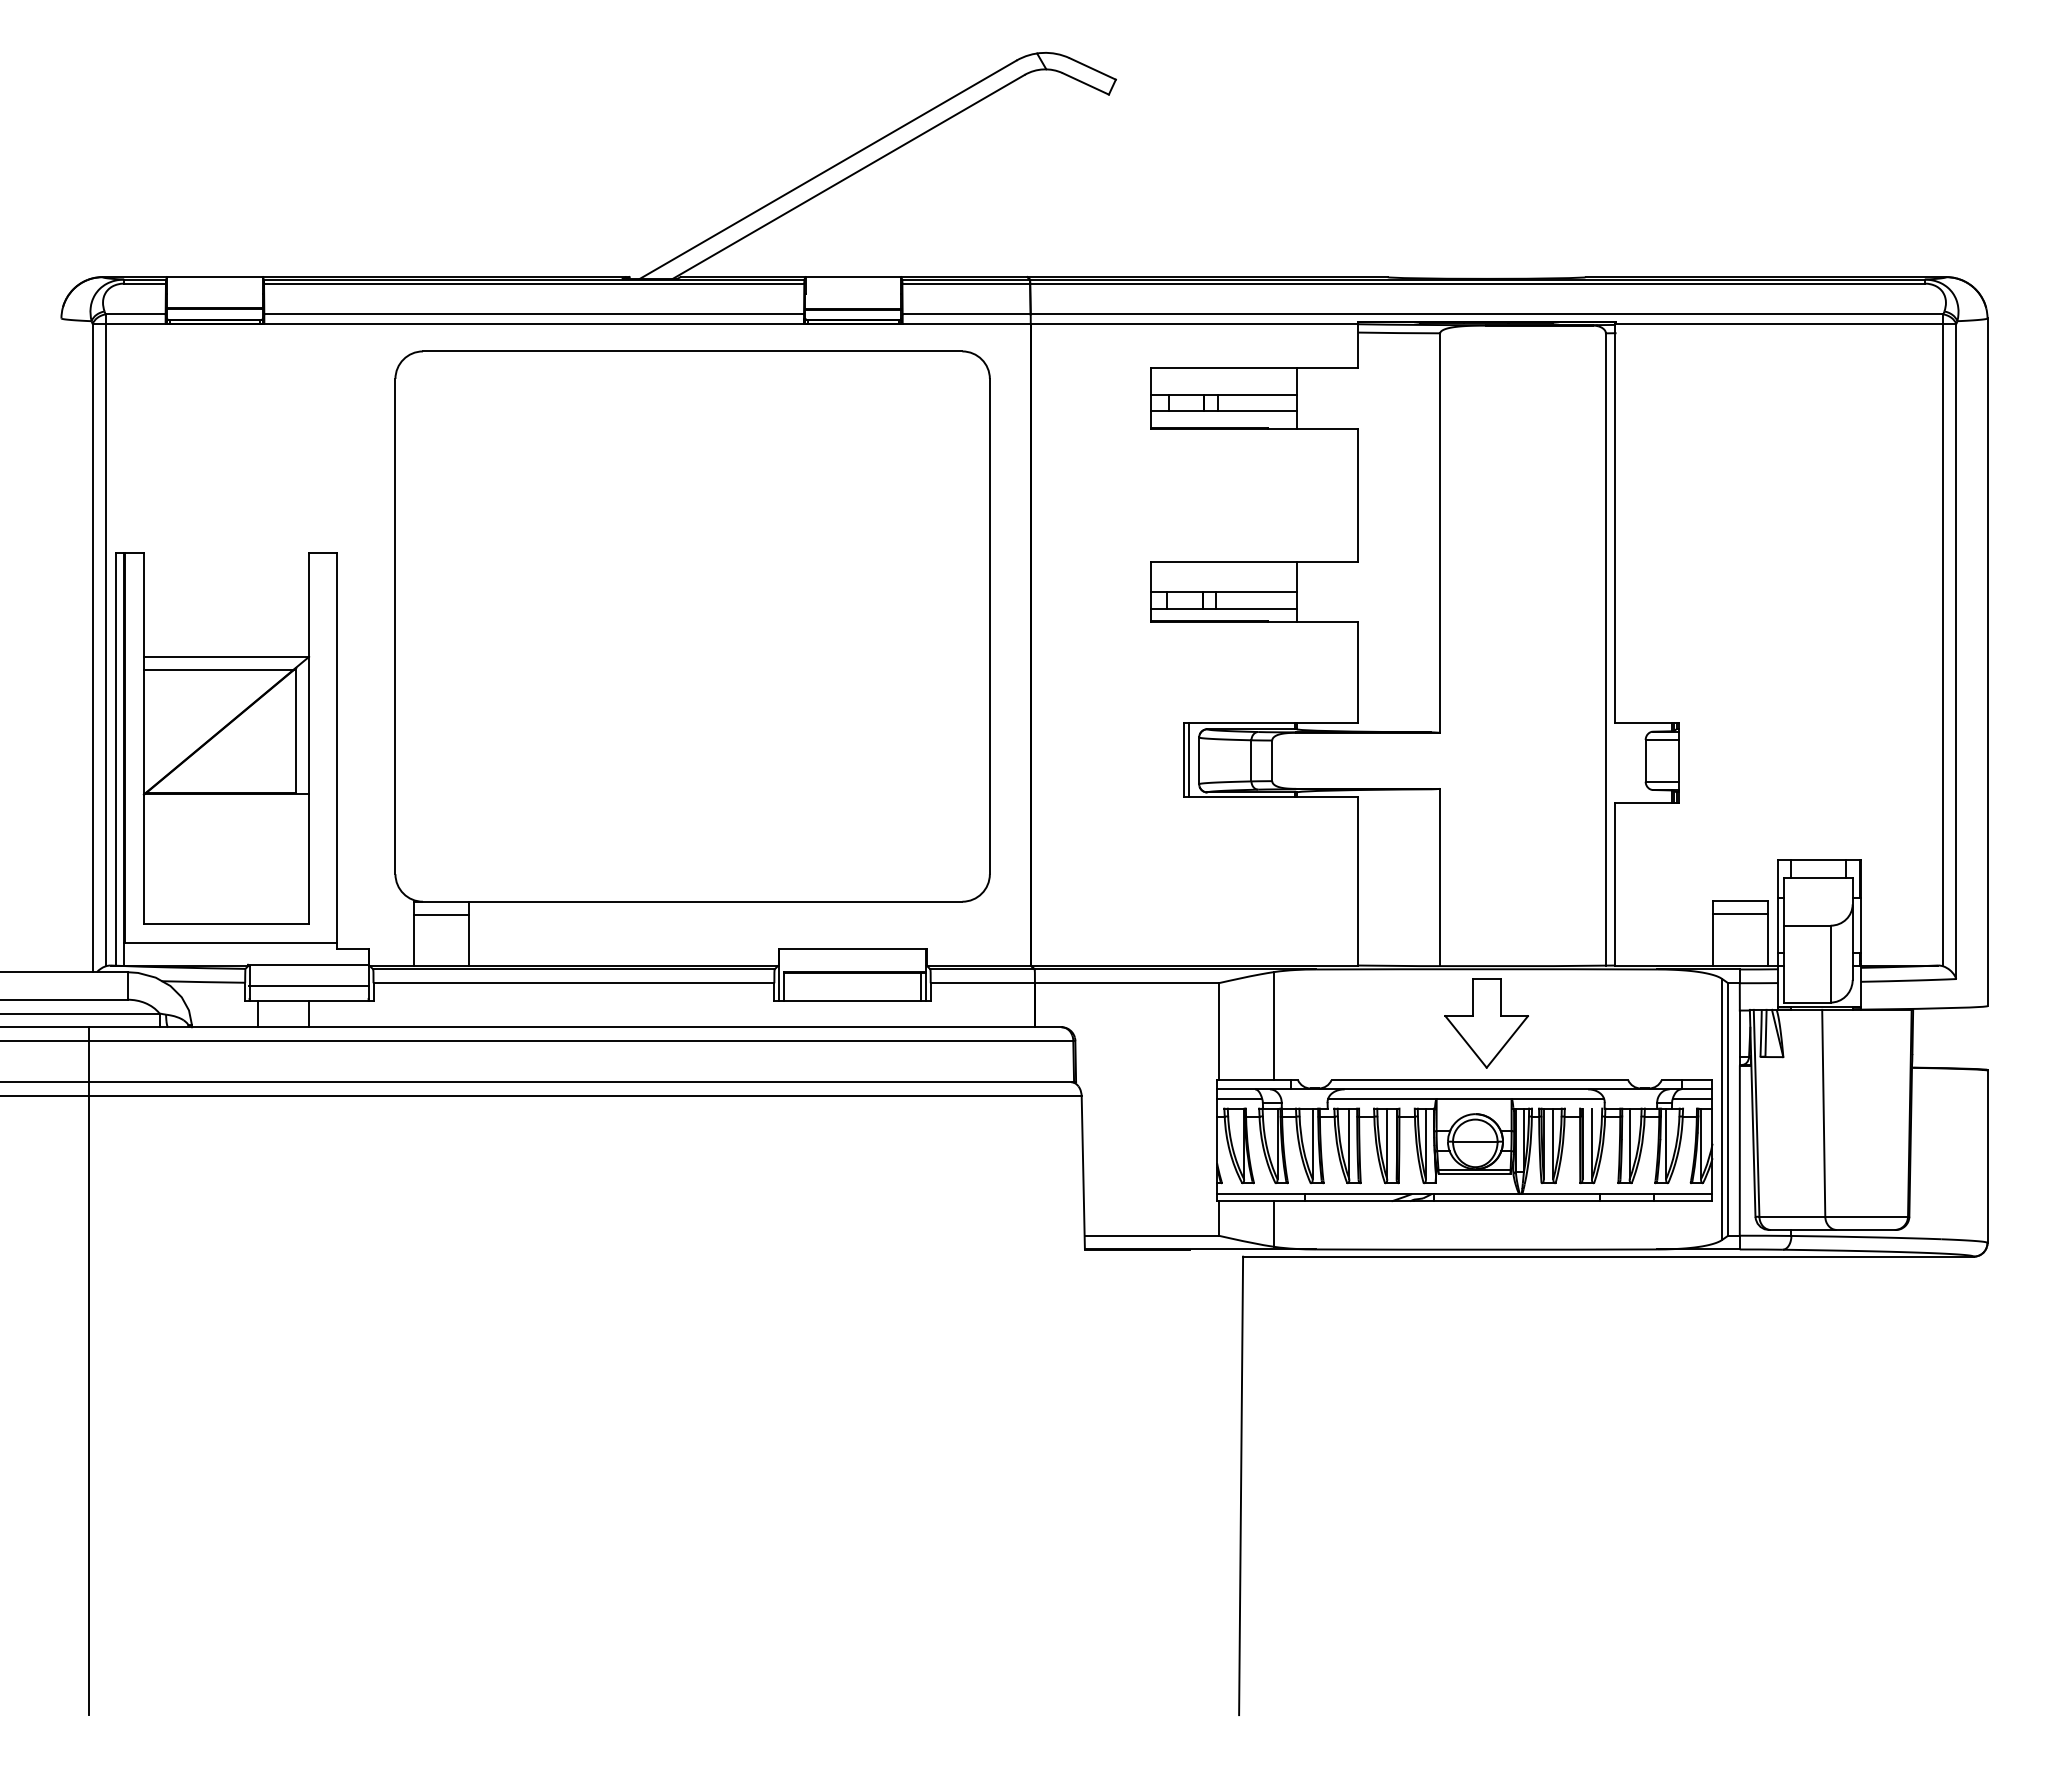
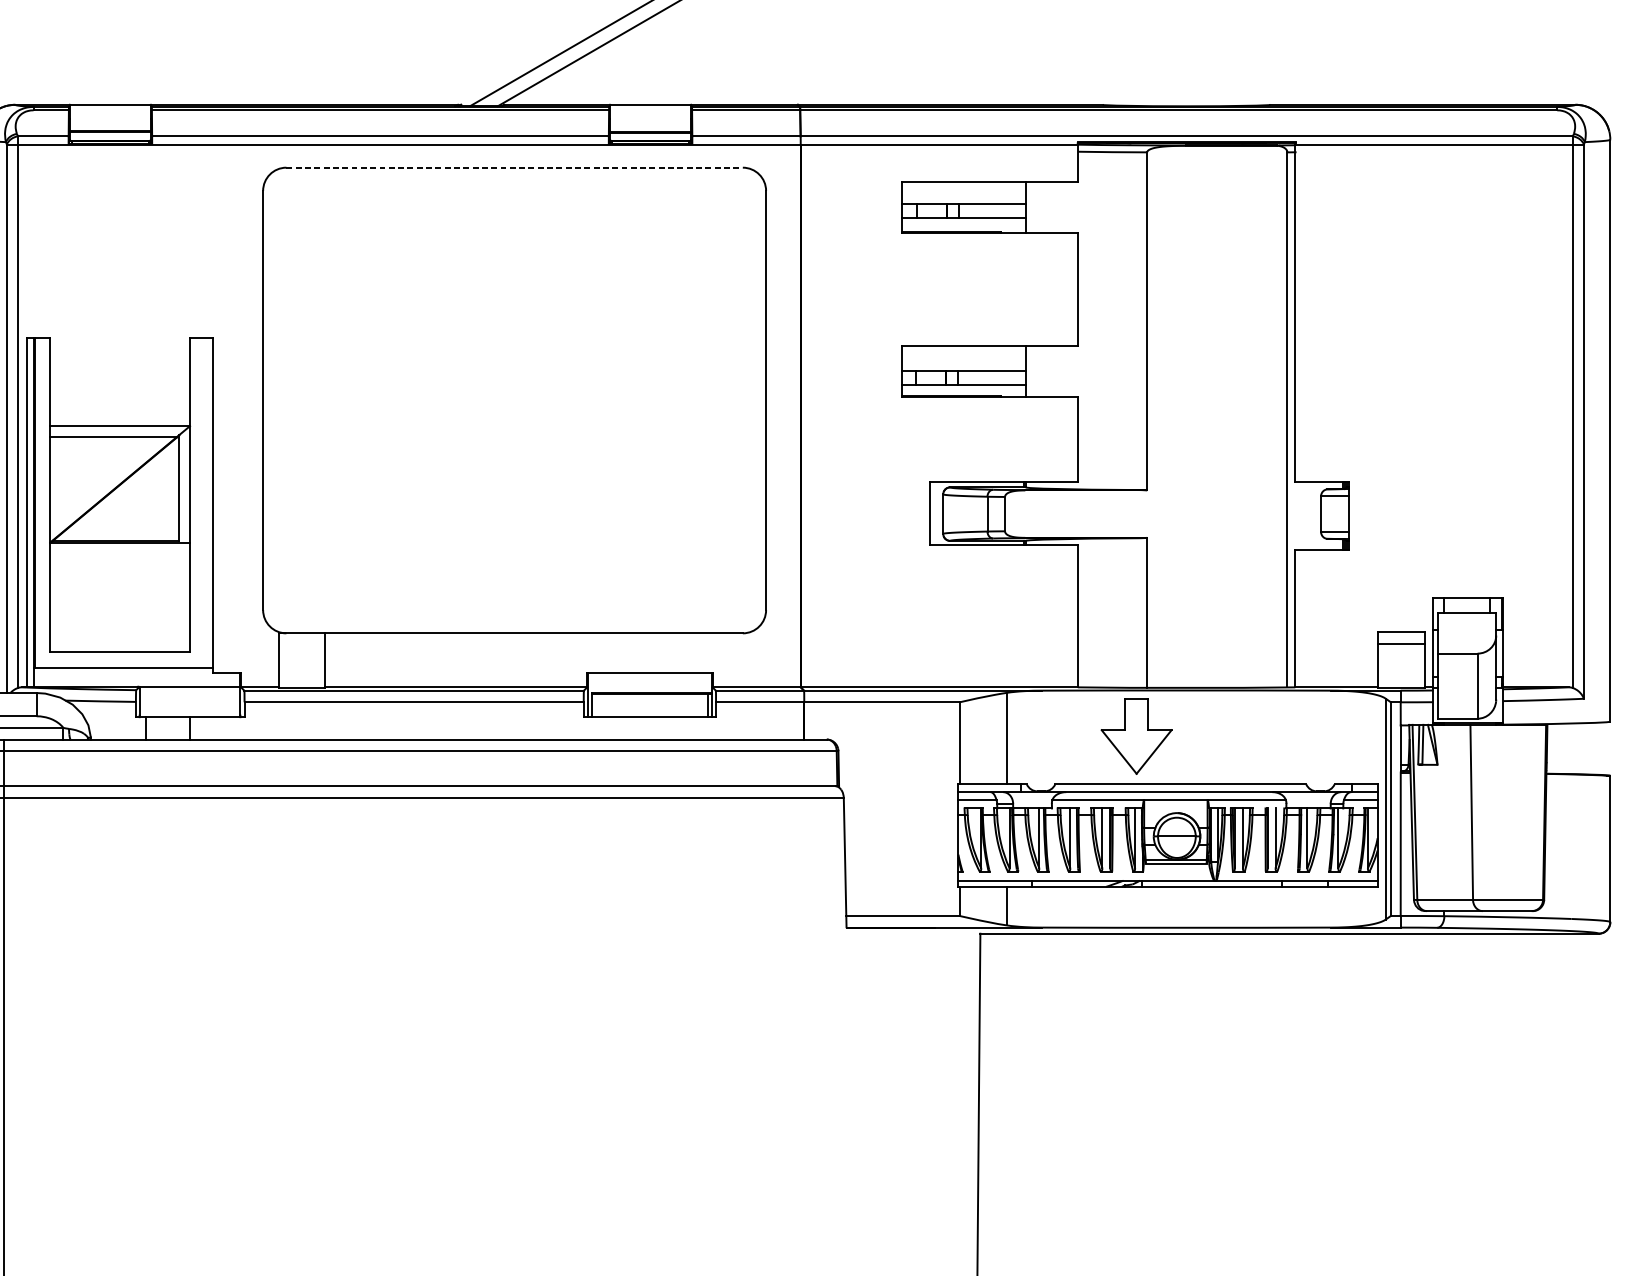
line: (692, 351) -> (514, 167), solid -> dashed
line: (1188, 759) -> (934, 512), removed
line: (440, 915) -> (301, 645), removed
line: (308, 986) -> (189, 705), removed
part: (1486, 1023) -> (1136, 736), moved

